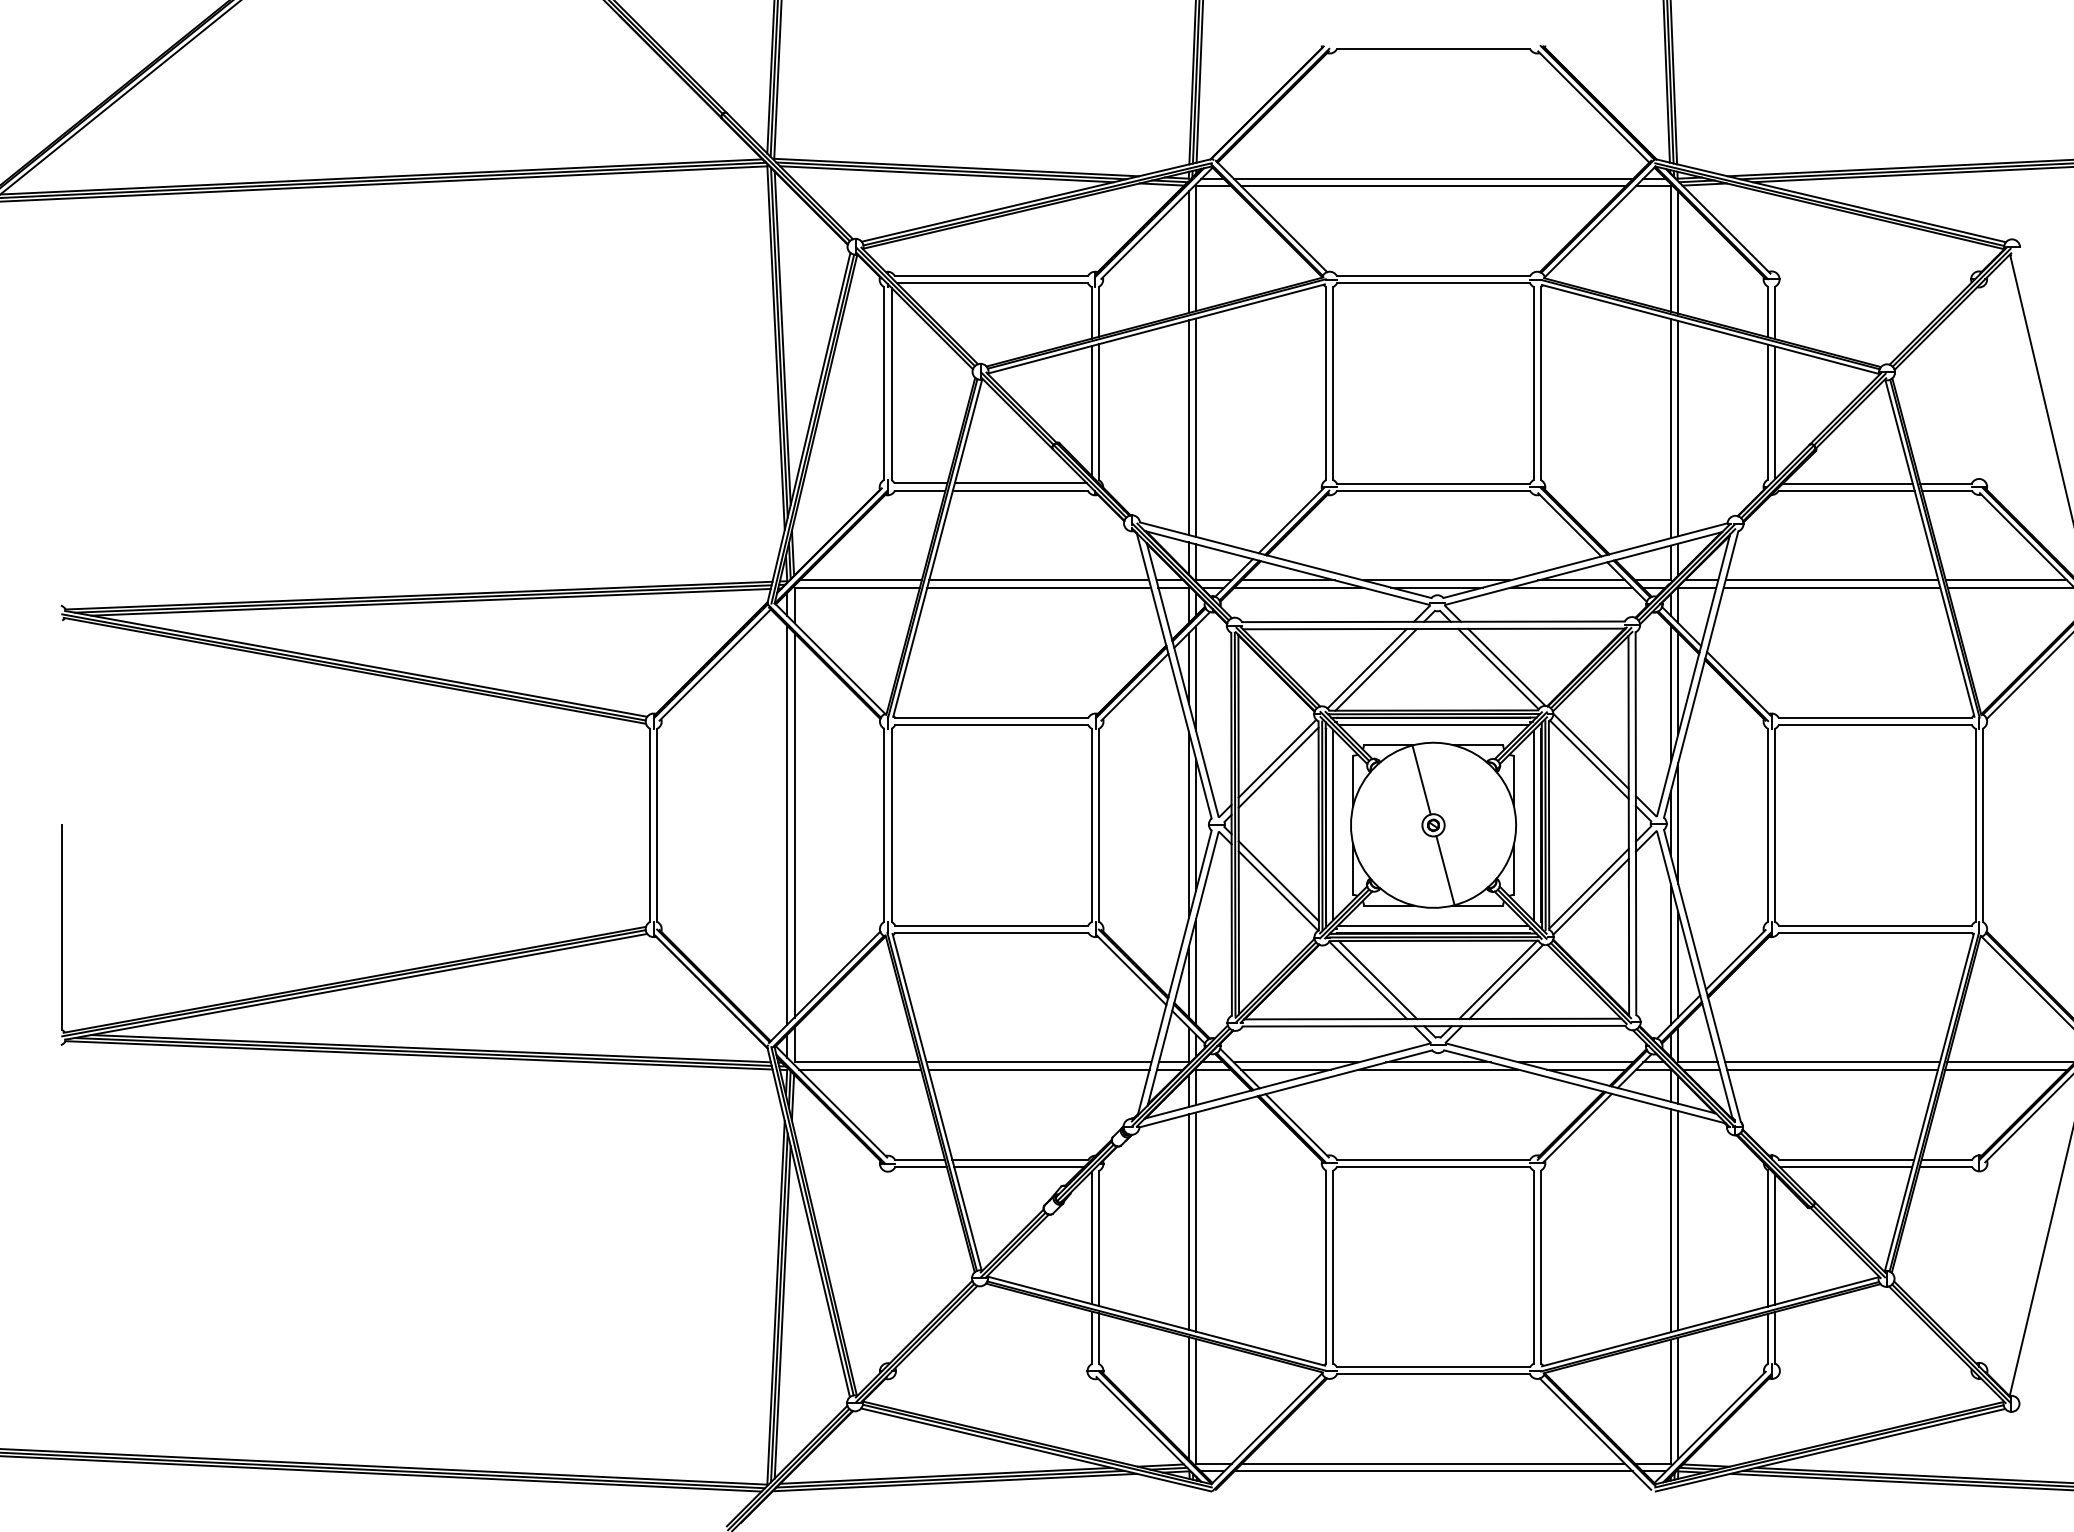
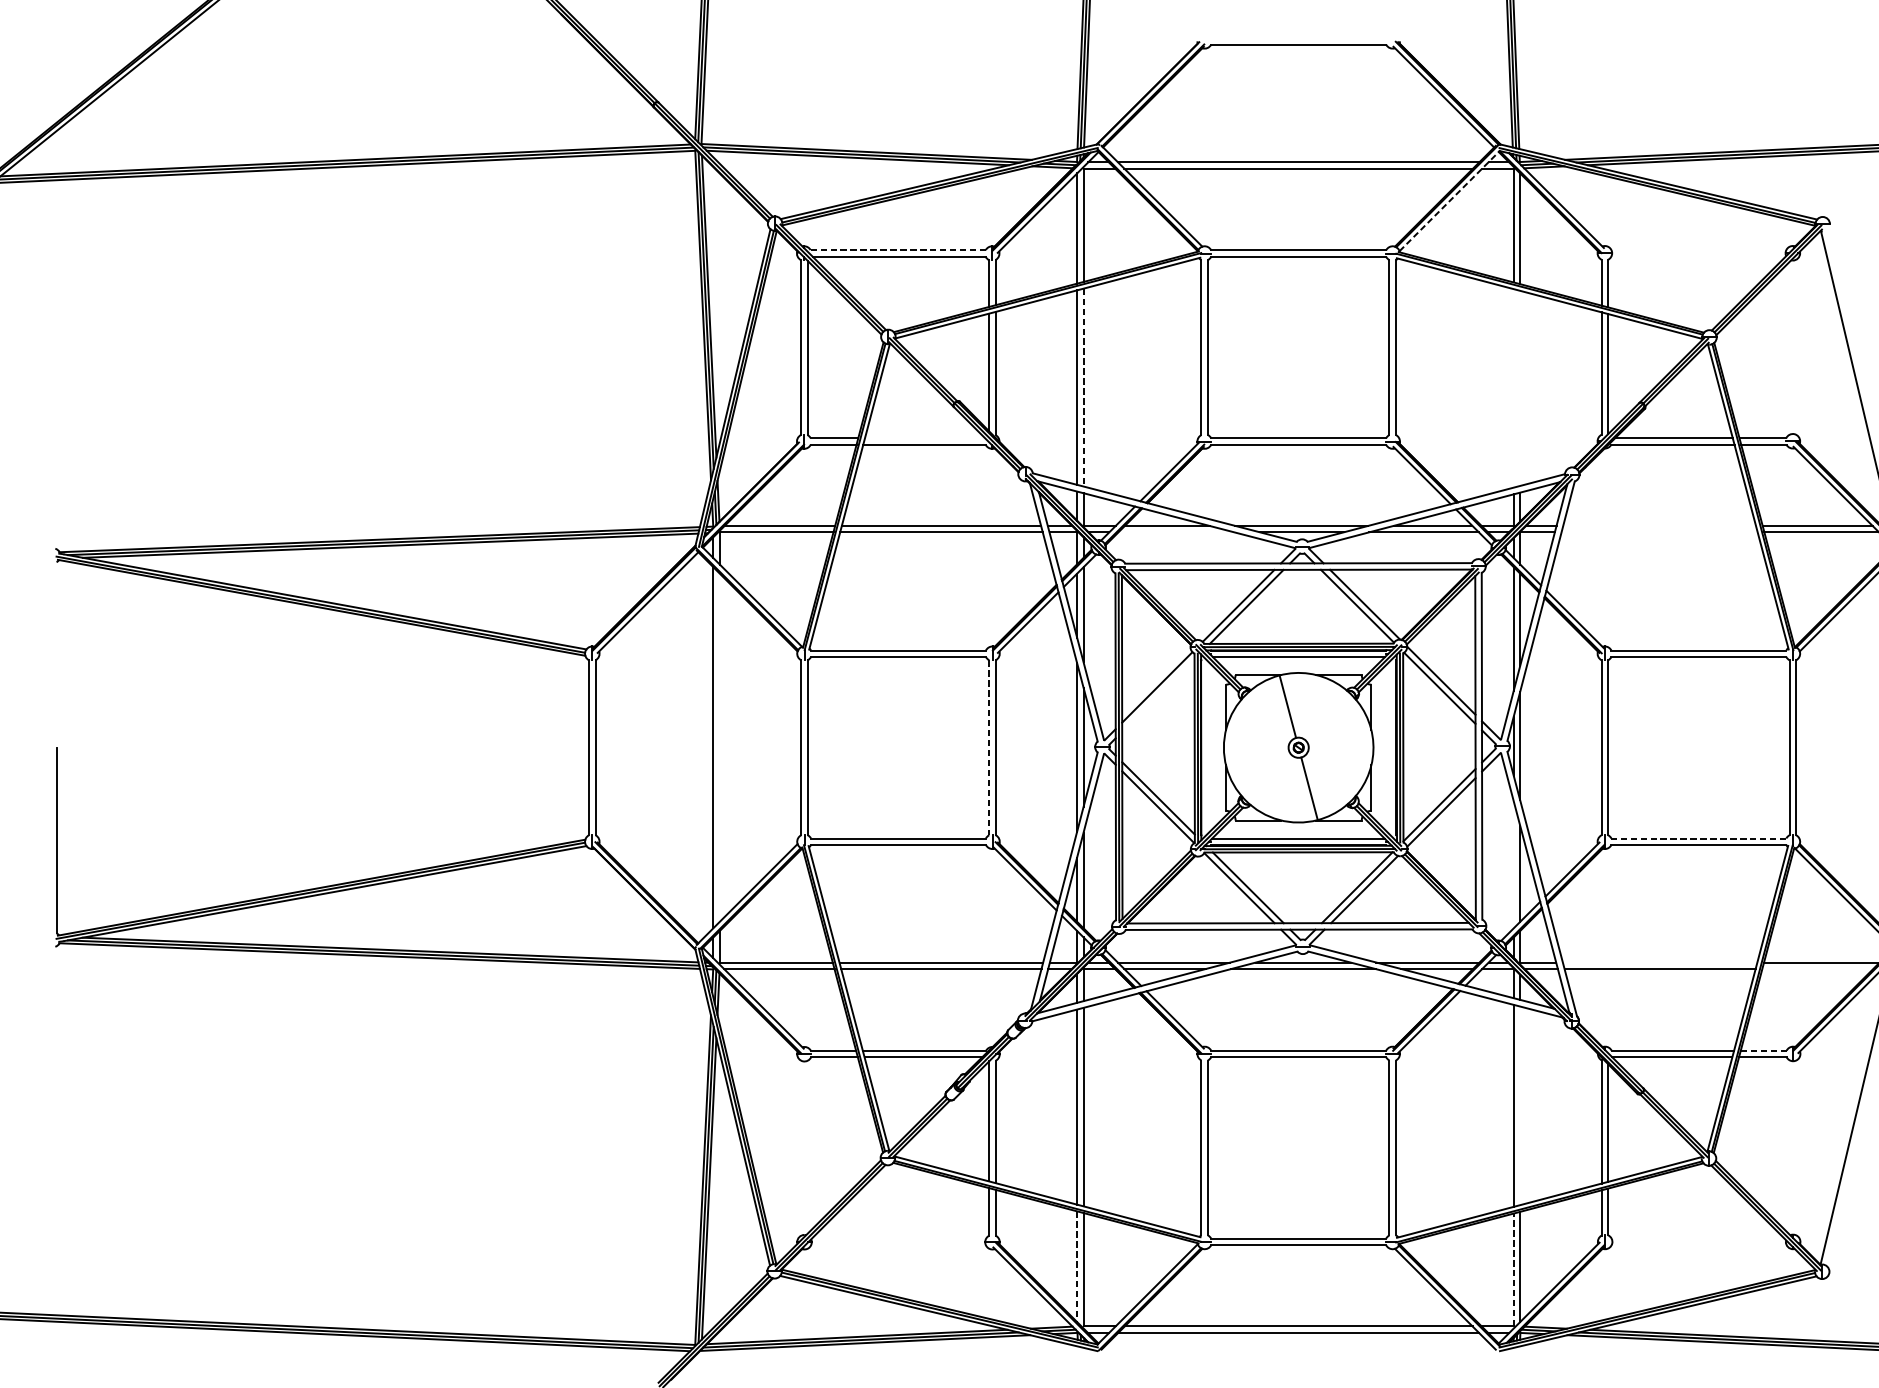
line: (1600, 221) -> (1449, 200), solid -> dashed
line: (991, 275) -> (898, 249), solid -> dashed
line: (1196, 428) -> (1083, 388), solid -> dashed
line: (1670, 428) -> (1513, 388), removed
line: (1678, 428) -> (1520, 388), removed
line: (1020, 483) -> (924, 438), removed
line: (1831, 580) -> (1659, 525), removed
line: (1298, 587) -> (1176, 532), removed
line: (1831, 587) -> (1659, 532), removed
line: (1278, 767) -> (1158, 695), removed
line: (1333, 824) -> (1208, 746), removed
line: (794, 825) -> (719, 747), removed
line: (1091, 825) -> (988, 747), solid -> dashed
line: (1533, 825) -> (1389, 747), removed
line: (1875, 925) -> (1699, 838), solid -> dashed
line: (1670, 954) -> (1513, 864), removed
line: (1832, 1062) -> (1660, 962), removed
line: (2006, 1069) -> (1817, 968), removed
line: (1947, 1159) -> (1764, 1050), solid -> dashed
line: (1678, 1220) -> (1520, 1105), removed
line: (1188, 1398) -> (1076, 1266), solid -> dashed
line: (1670, 1401) -> (1513, 1269), solid -> dashed

